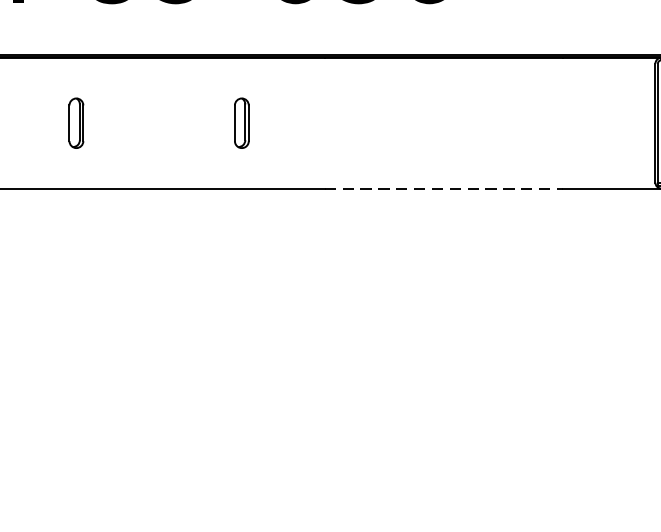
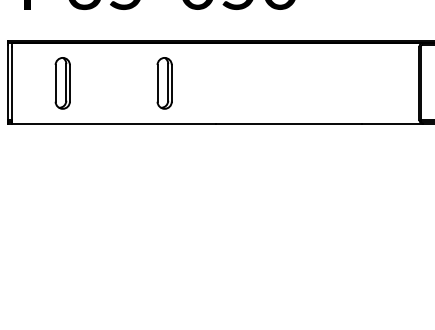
part: (76, 123) -> (62, 83), size x1.67
part: (241, 123) -> (164, 83), size x1.67
line: (444, 188) -> (289, 123), dashed -> solid

